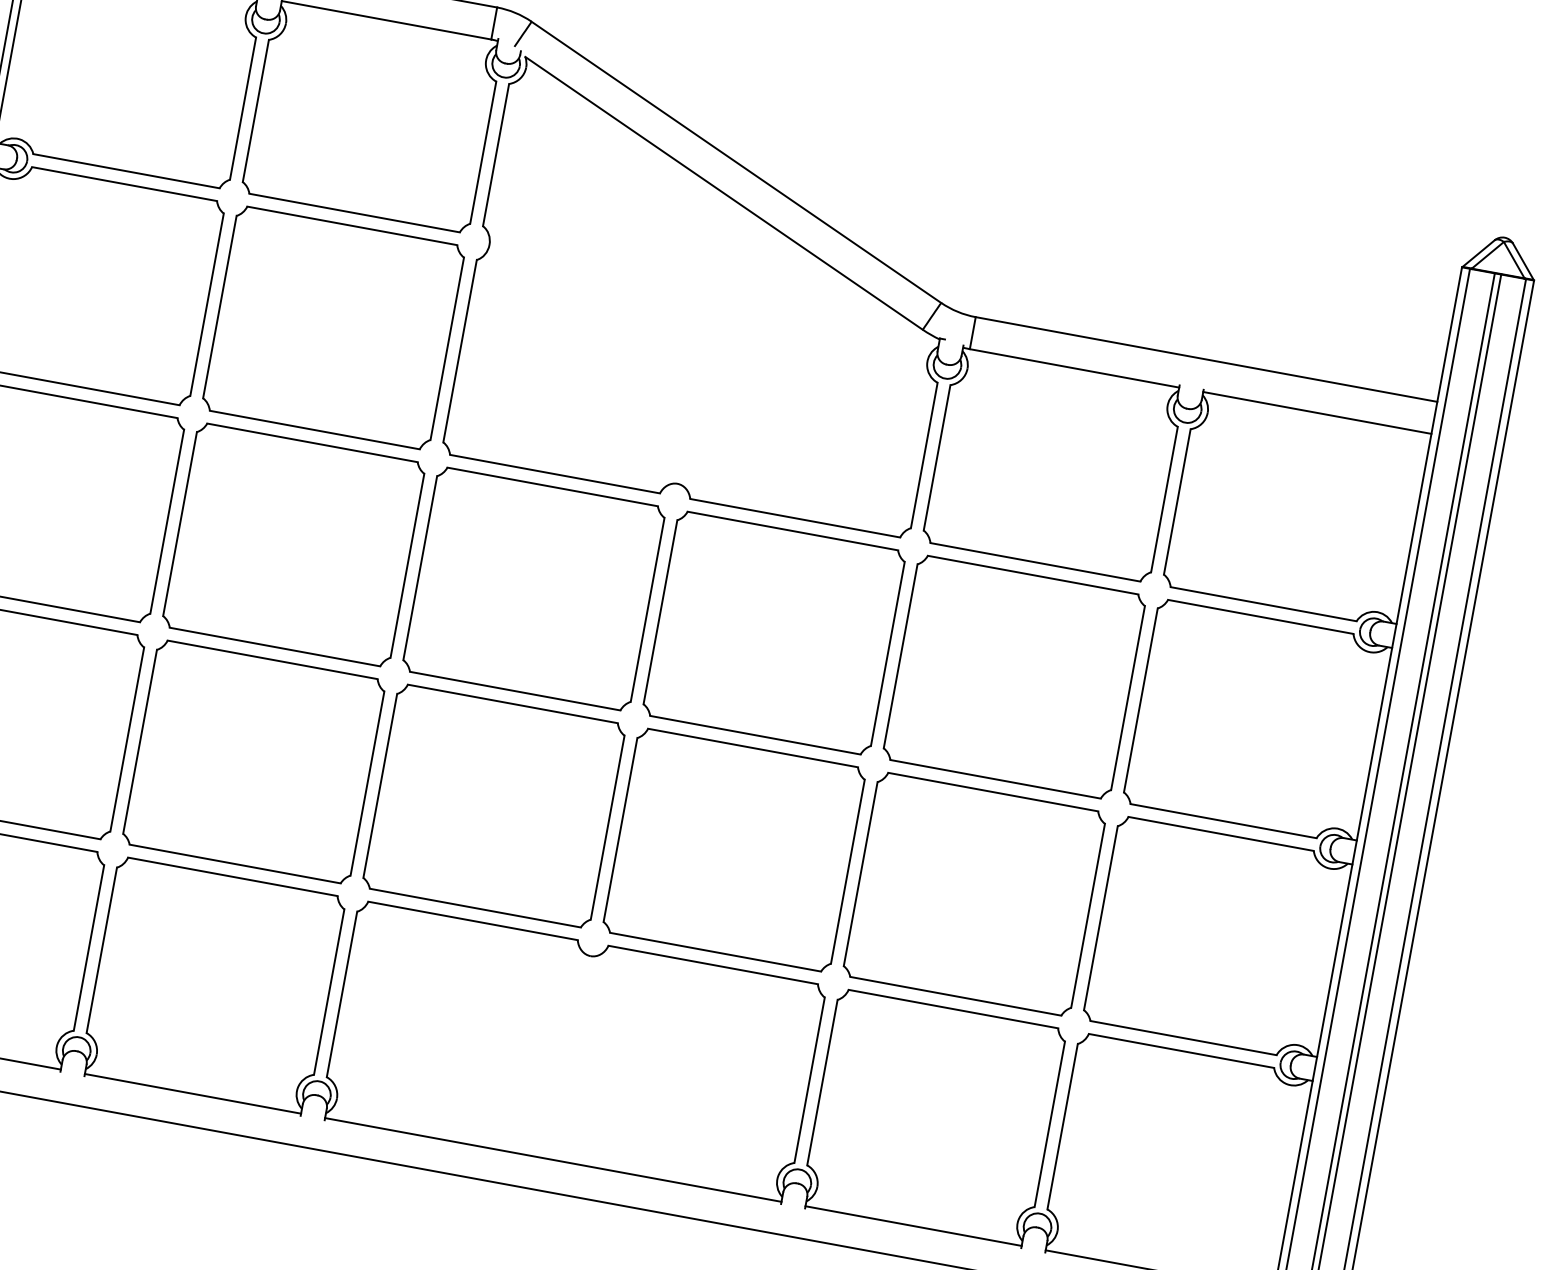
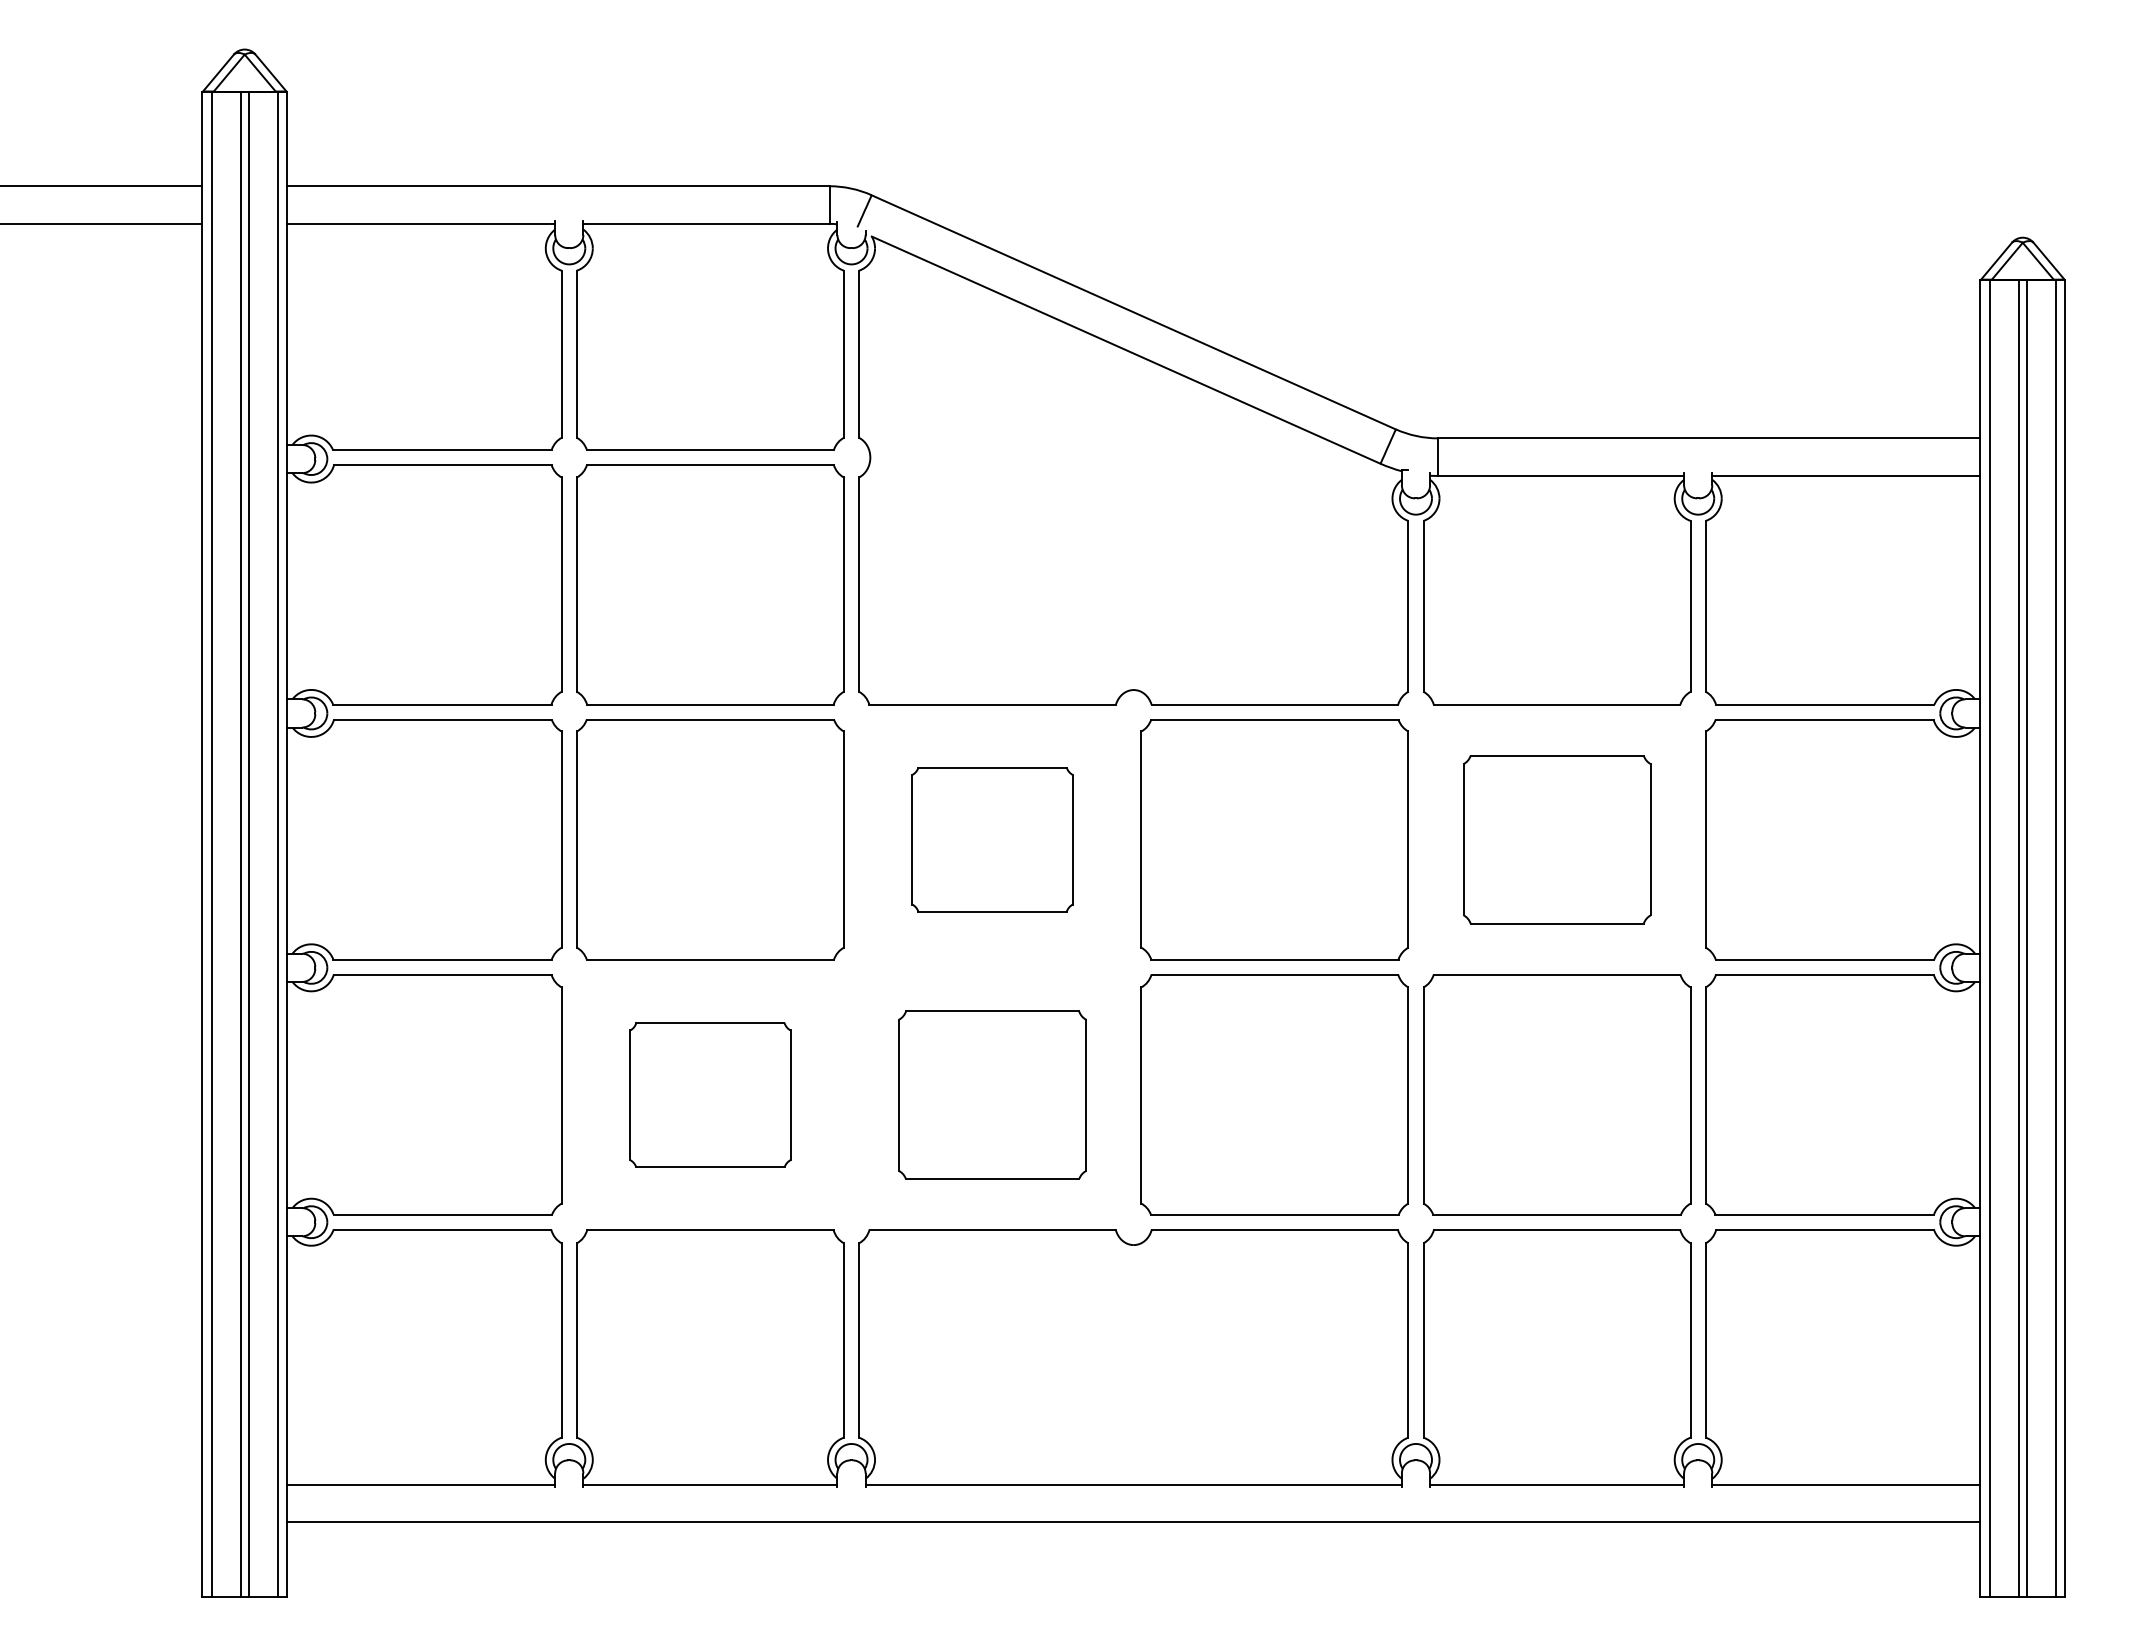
part: (533, 588) -> (992, 839), size x0.6
part: (1014, 677) -> (1557, 839), size x0.7
part: (254, 761) -> (710, 1094), size x0.6
part: (494, 805) -> (992, 1094), size x0.7

